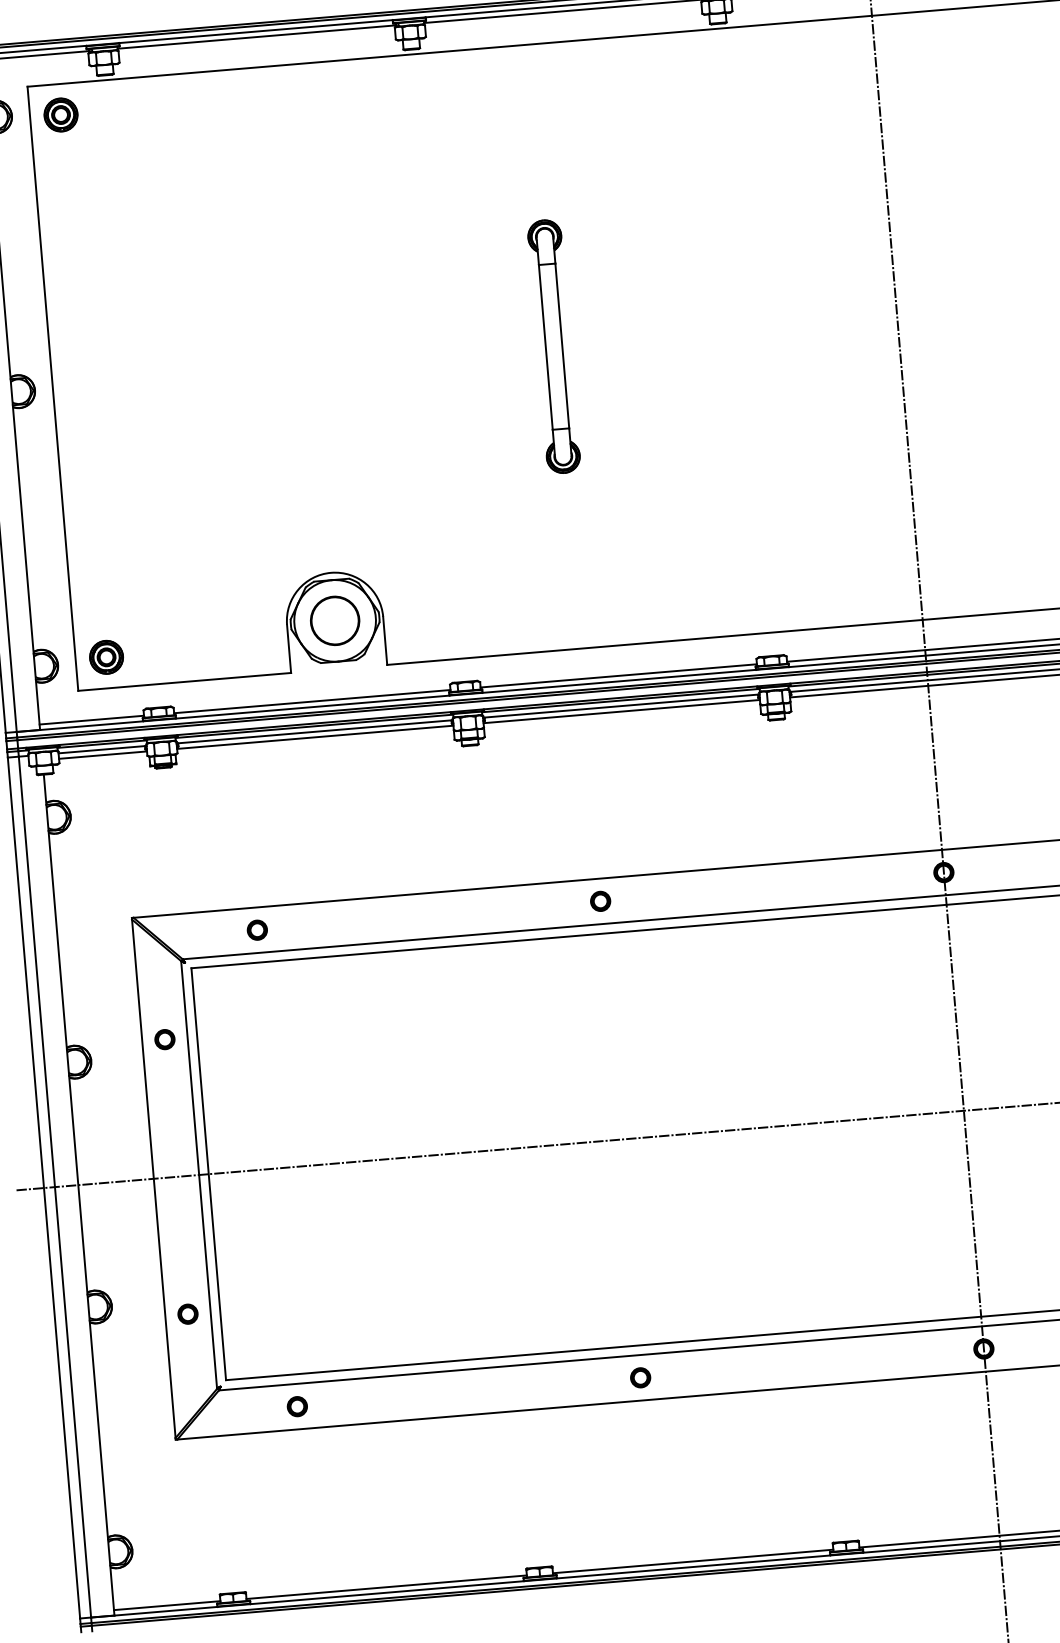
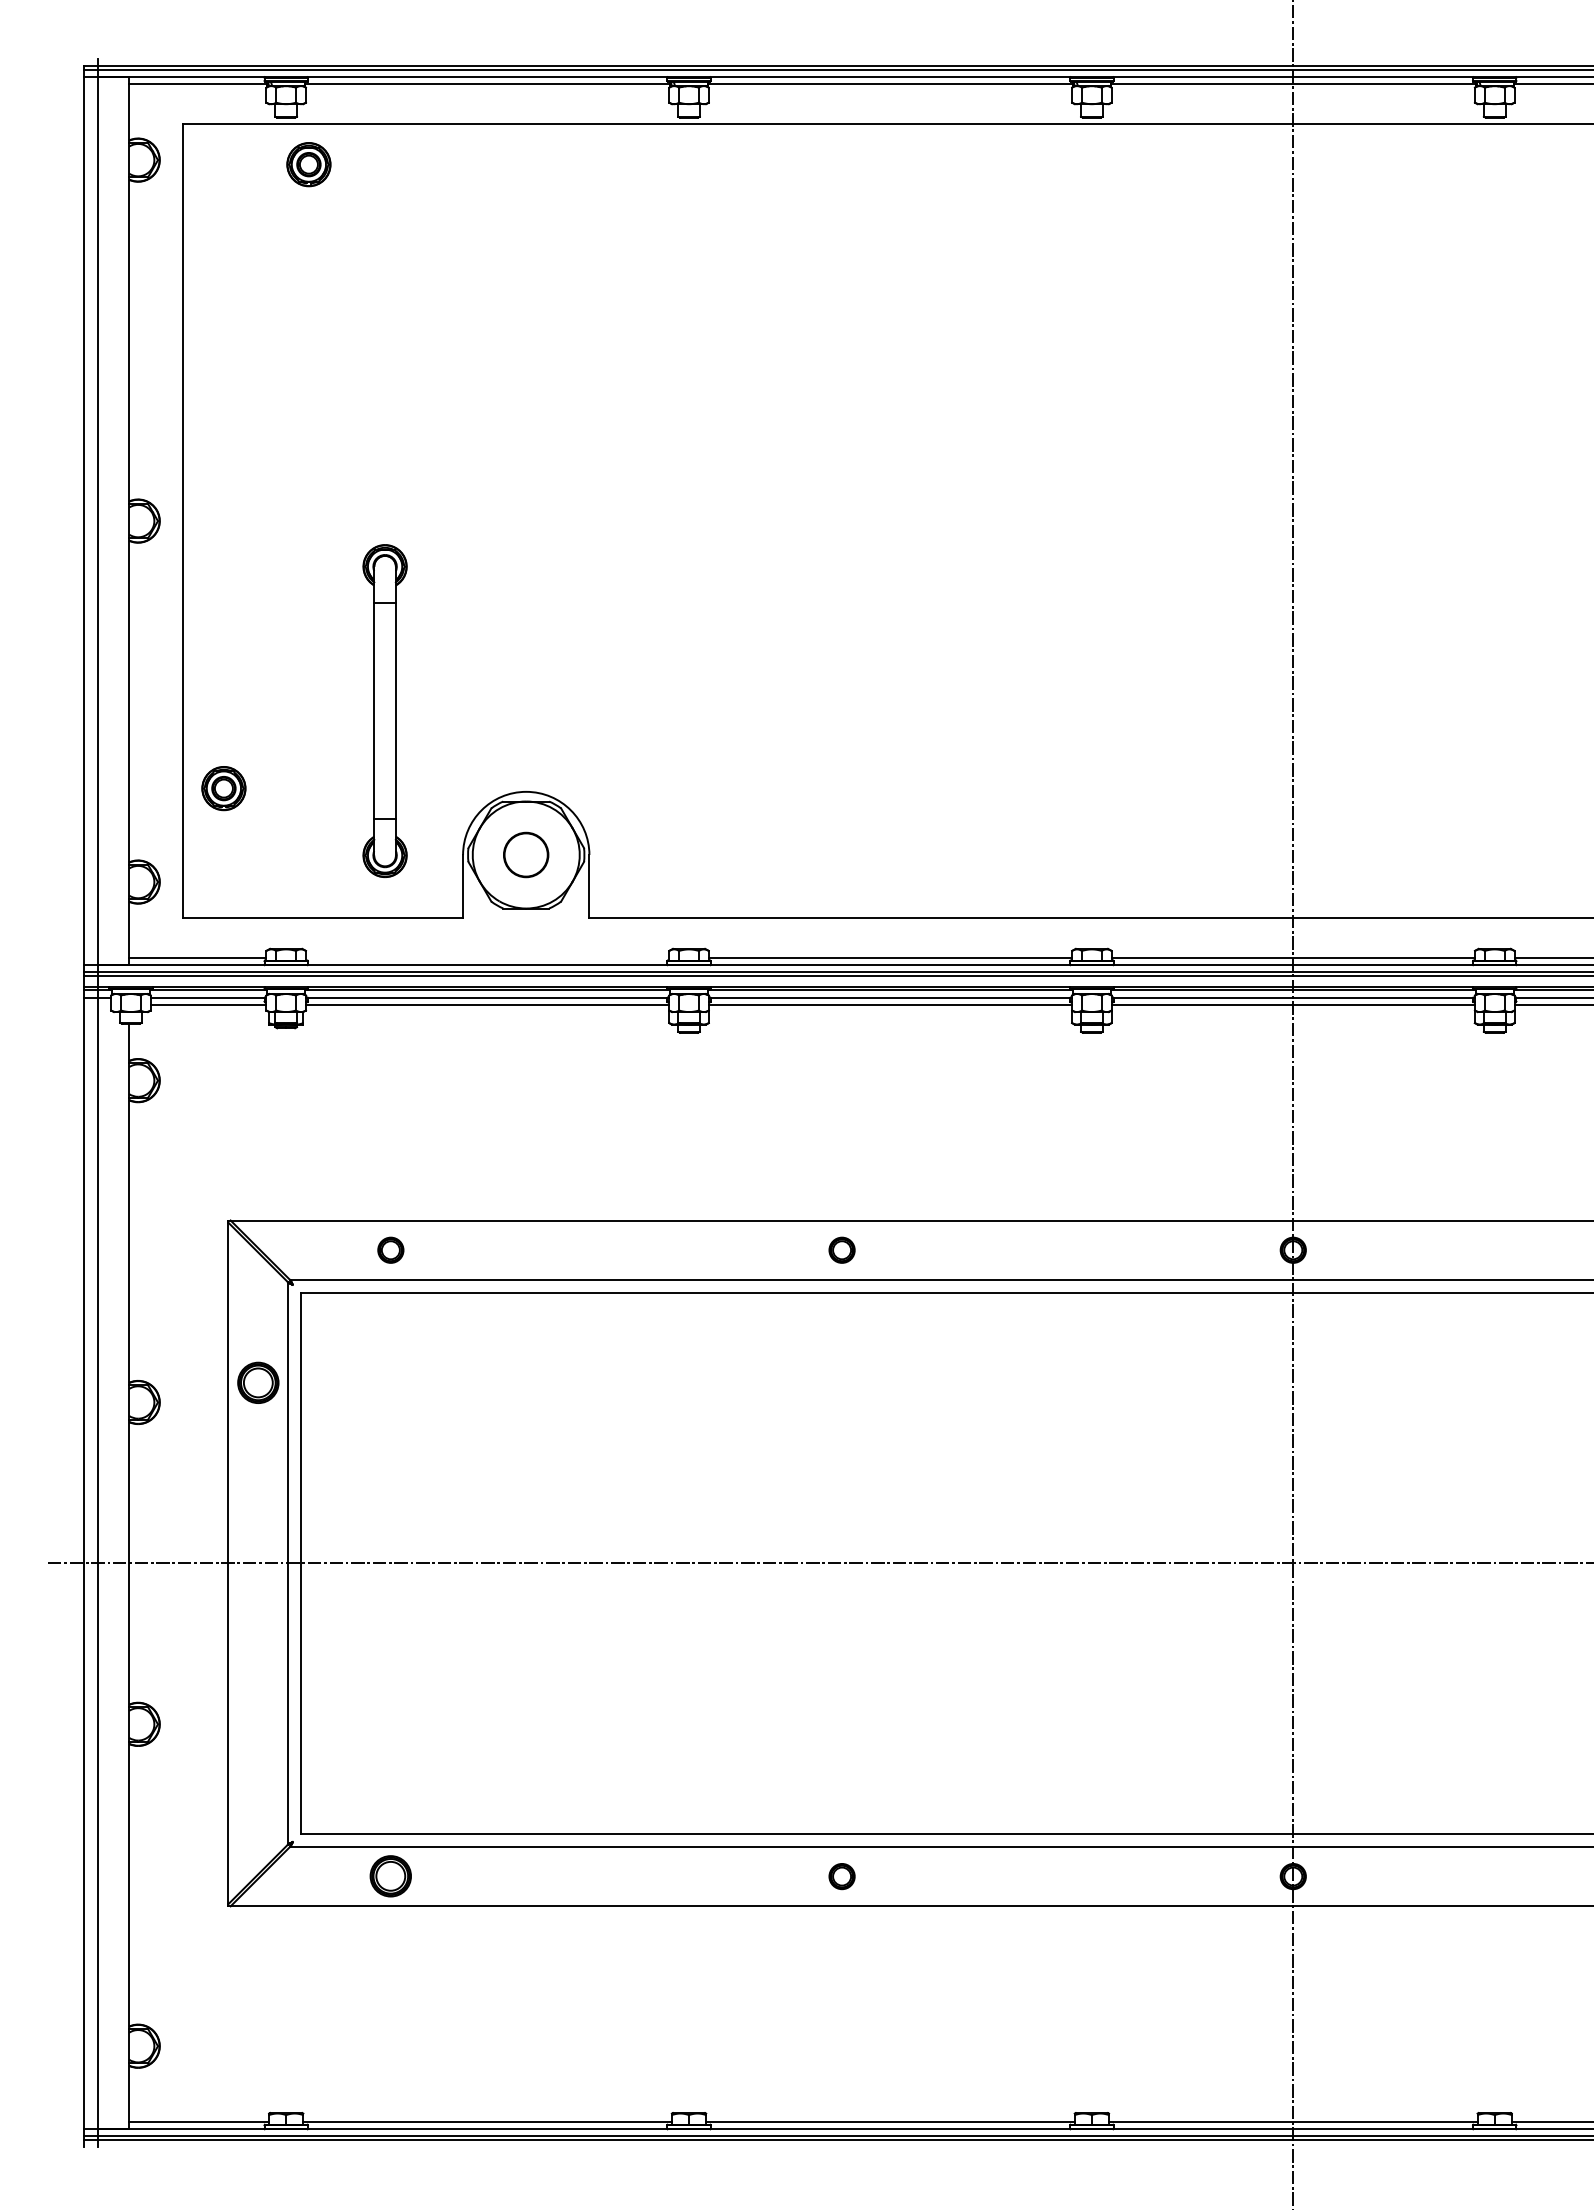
part: (60, 114) -> (308, 164), moved
part: (553, 346) -> (384, 710), moved
circle: (334, 620) -> (525, 854), size x0.7
part: (106, 657) -> (223, 788), moved
line: (312, 701) -> (487, 957), removed
part: (164, 1039) -> (257, 1382), size x1.6
part: (187, 1313) -> (257, 1743), removed
part: (297, 1406) -> (390, 1876), size x1.6

